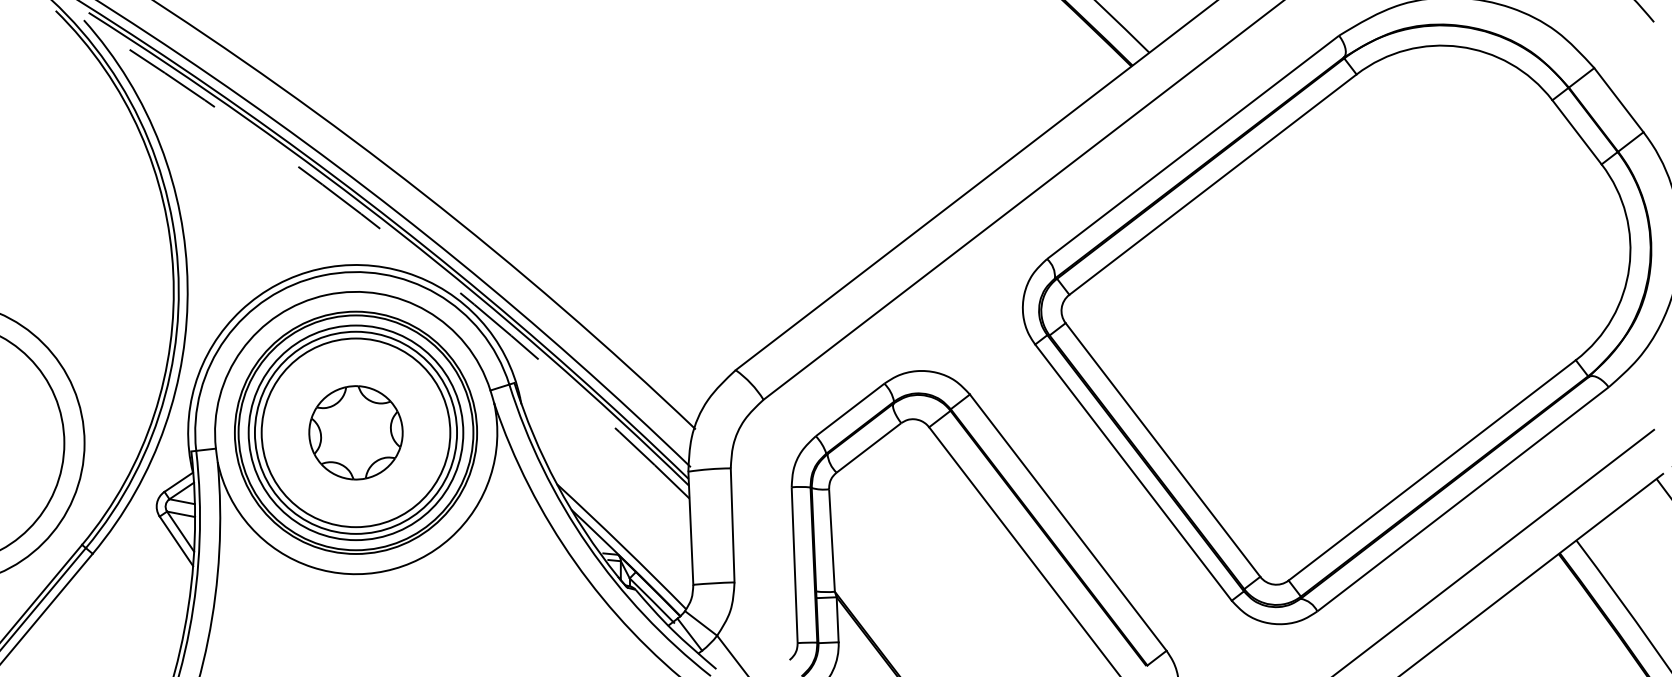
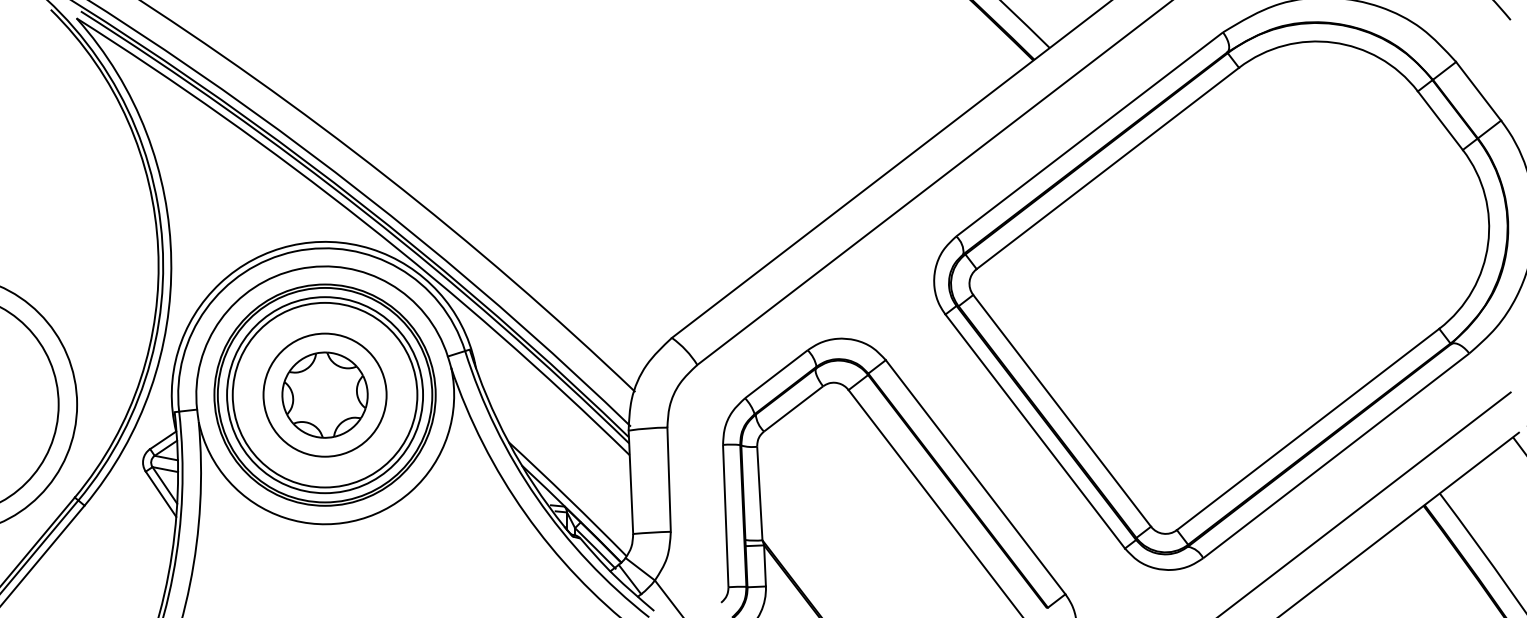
arc: (399, 243) -> (364, 222), dashed -> solid
circle: (355, 432) -> (324, 394), size x0.71

